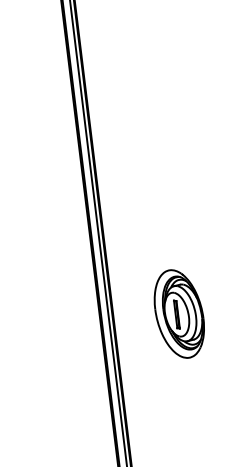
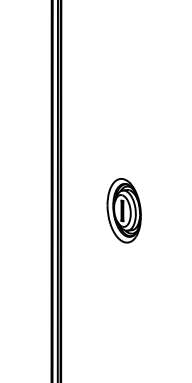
part: (178, 313) -> (123, 210), moved

